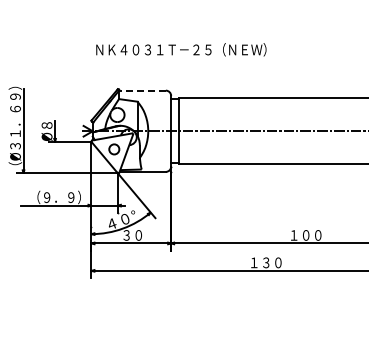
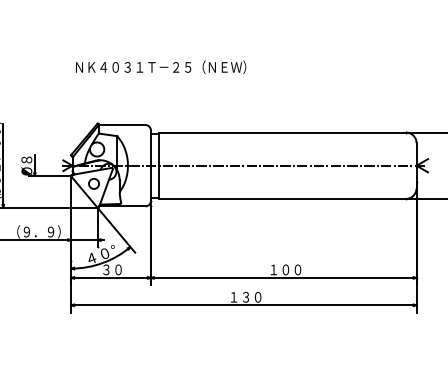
text: (181, 49) -> (161, 66), moved
line: (141, 91) -> (121, 125), dashed -> solid

